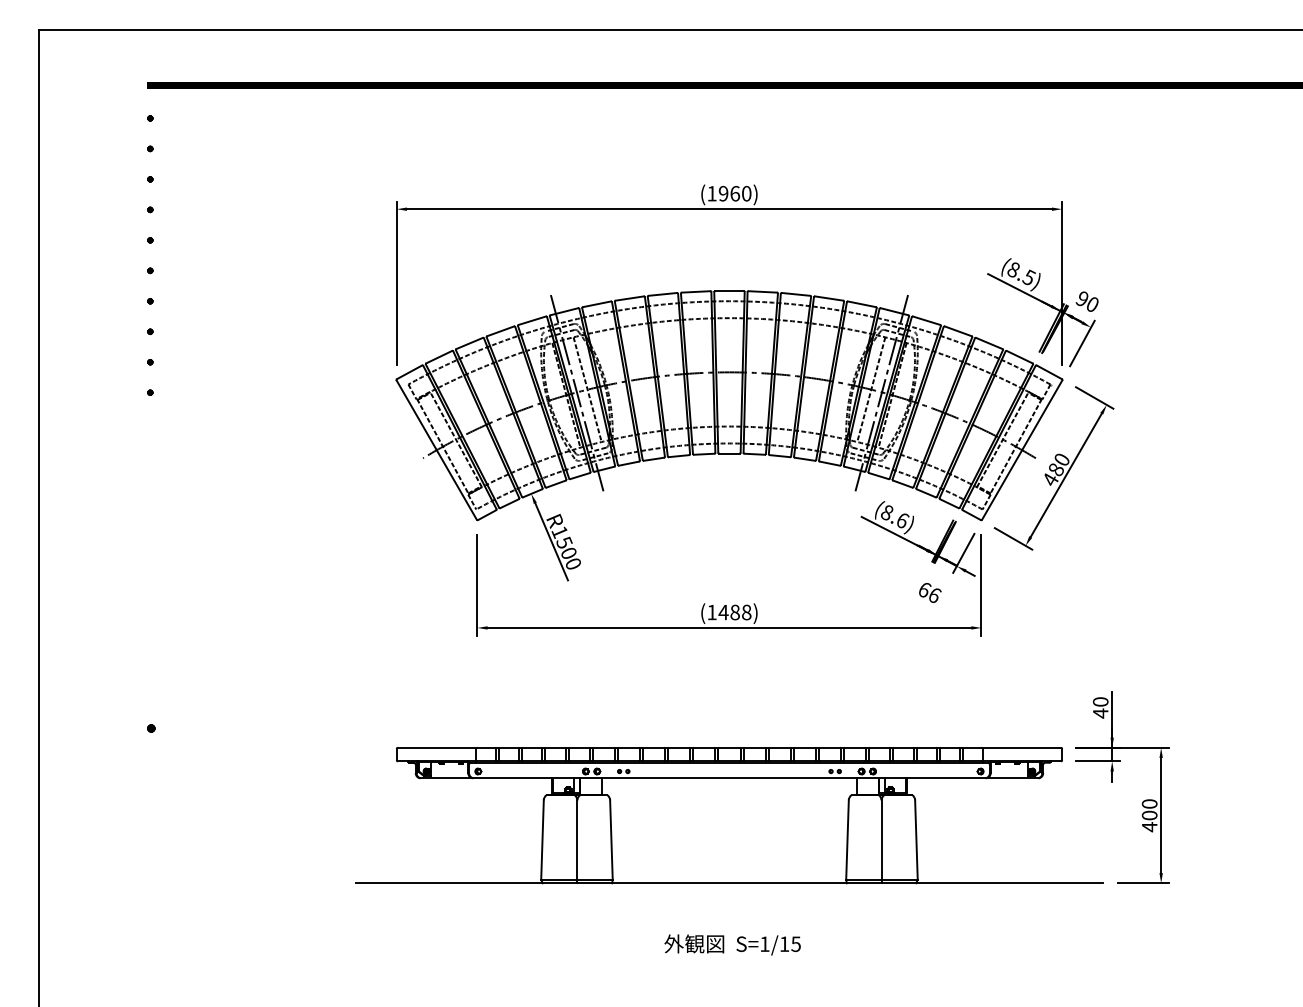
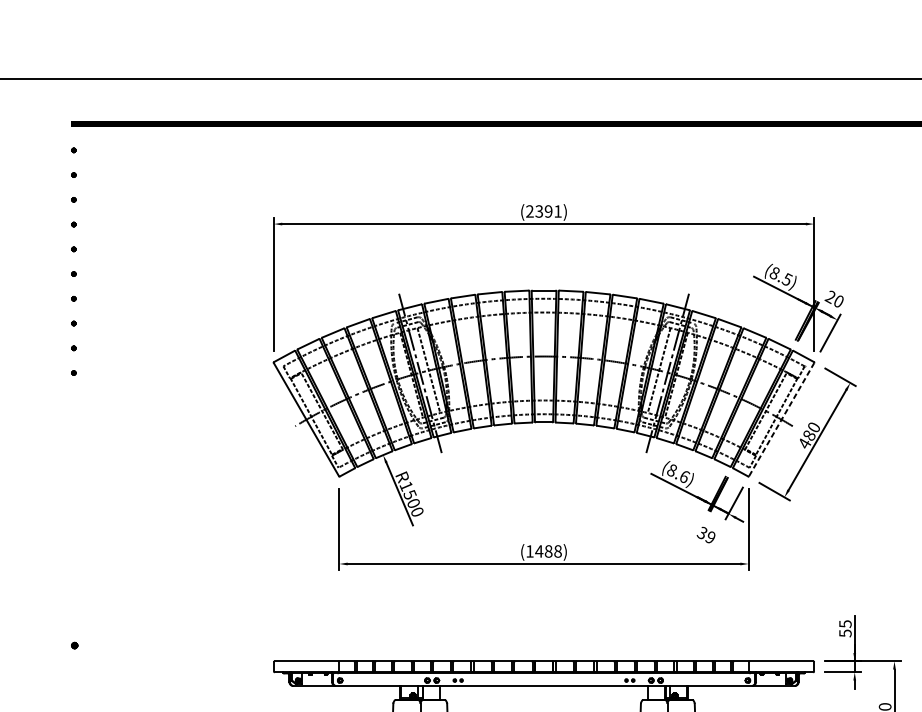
text: (729, 193) -> (544, 211), (1960) -> (2391)
text: (1081, 299) -> (829, 297), 90 -> 20
line: (1022, 449) -> (781, 419), solid -> dashed
text: (929, 592) -> (706, 535), 66 -> 39
text: (1100, 707) -> (845, 628), 40 -> 55

